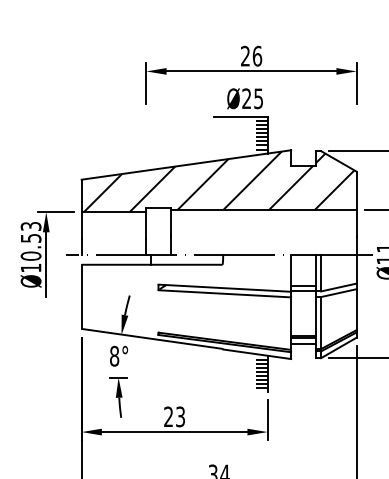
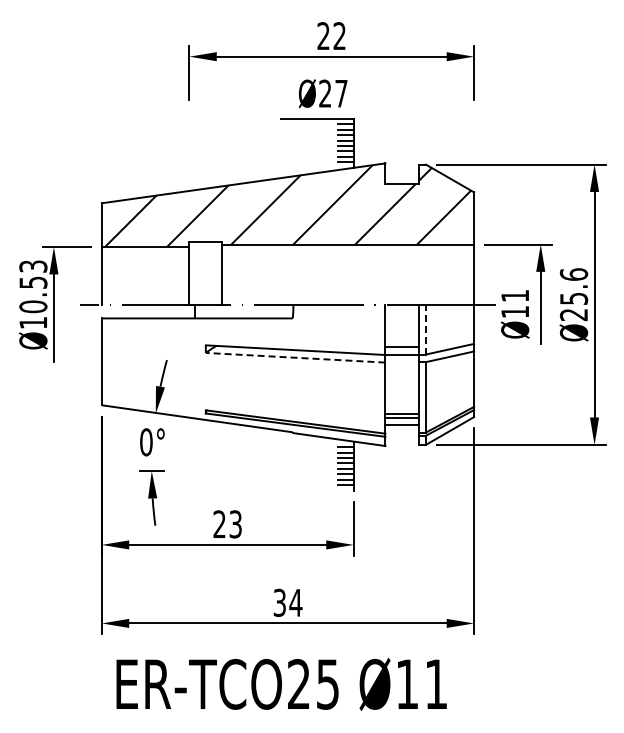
text: (257, 56) -> (339, 36), 26 -> 22
text: (258, 98) -> (341, 93), Ø25 -> Ø27
line: (320, 272) -> (425, 329), solid -> dashed
line: (224, 293) -> (295, 357), solid -> dashed
text: (114, 356) -> (146, 442), 8° -> 0°

